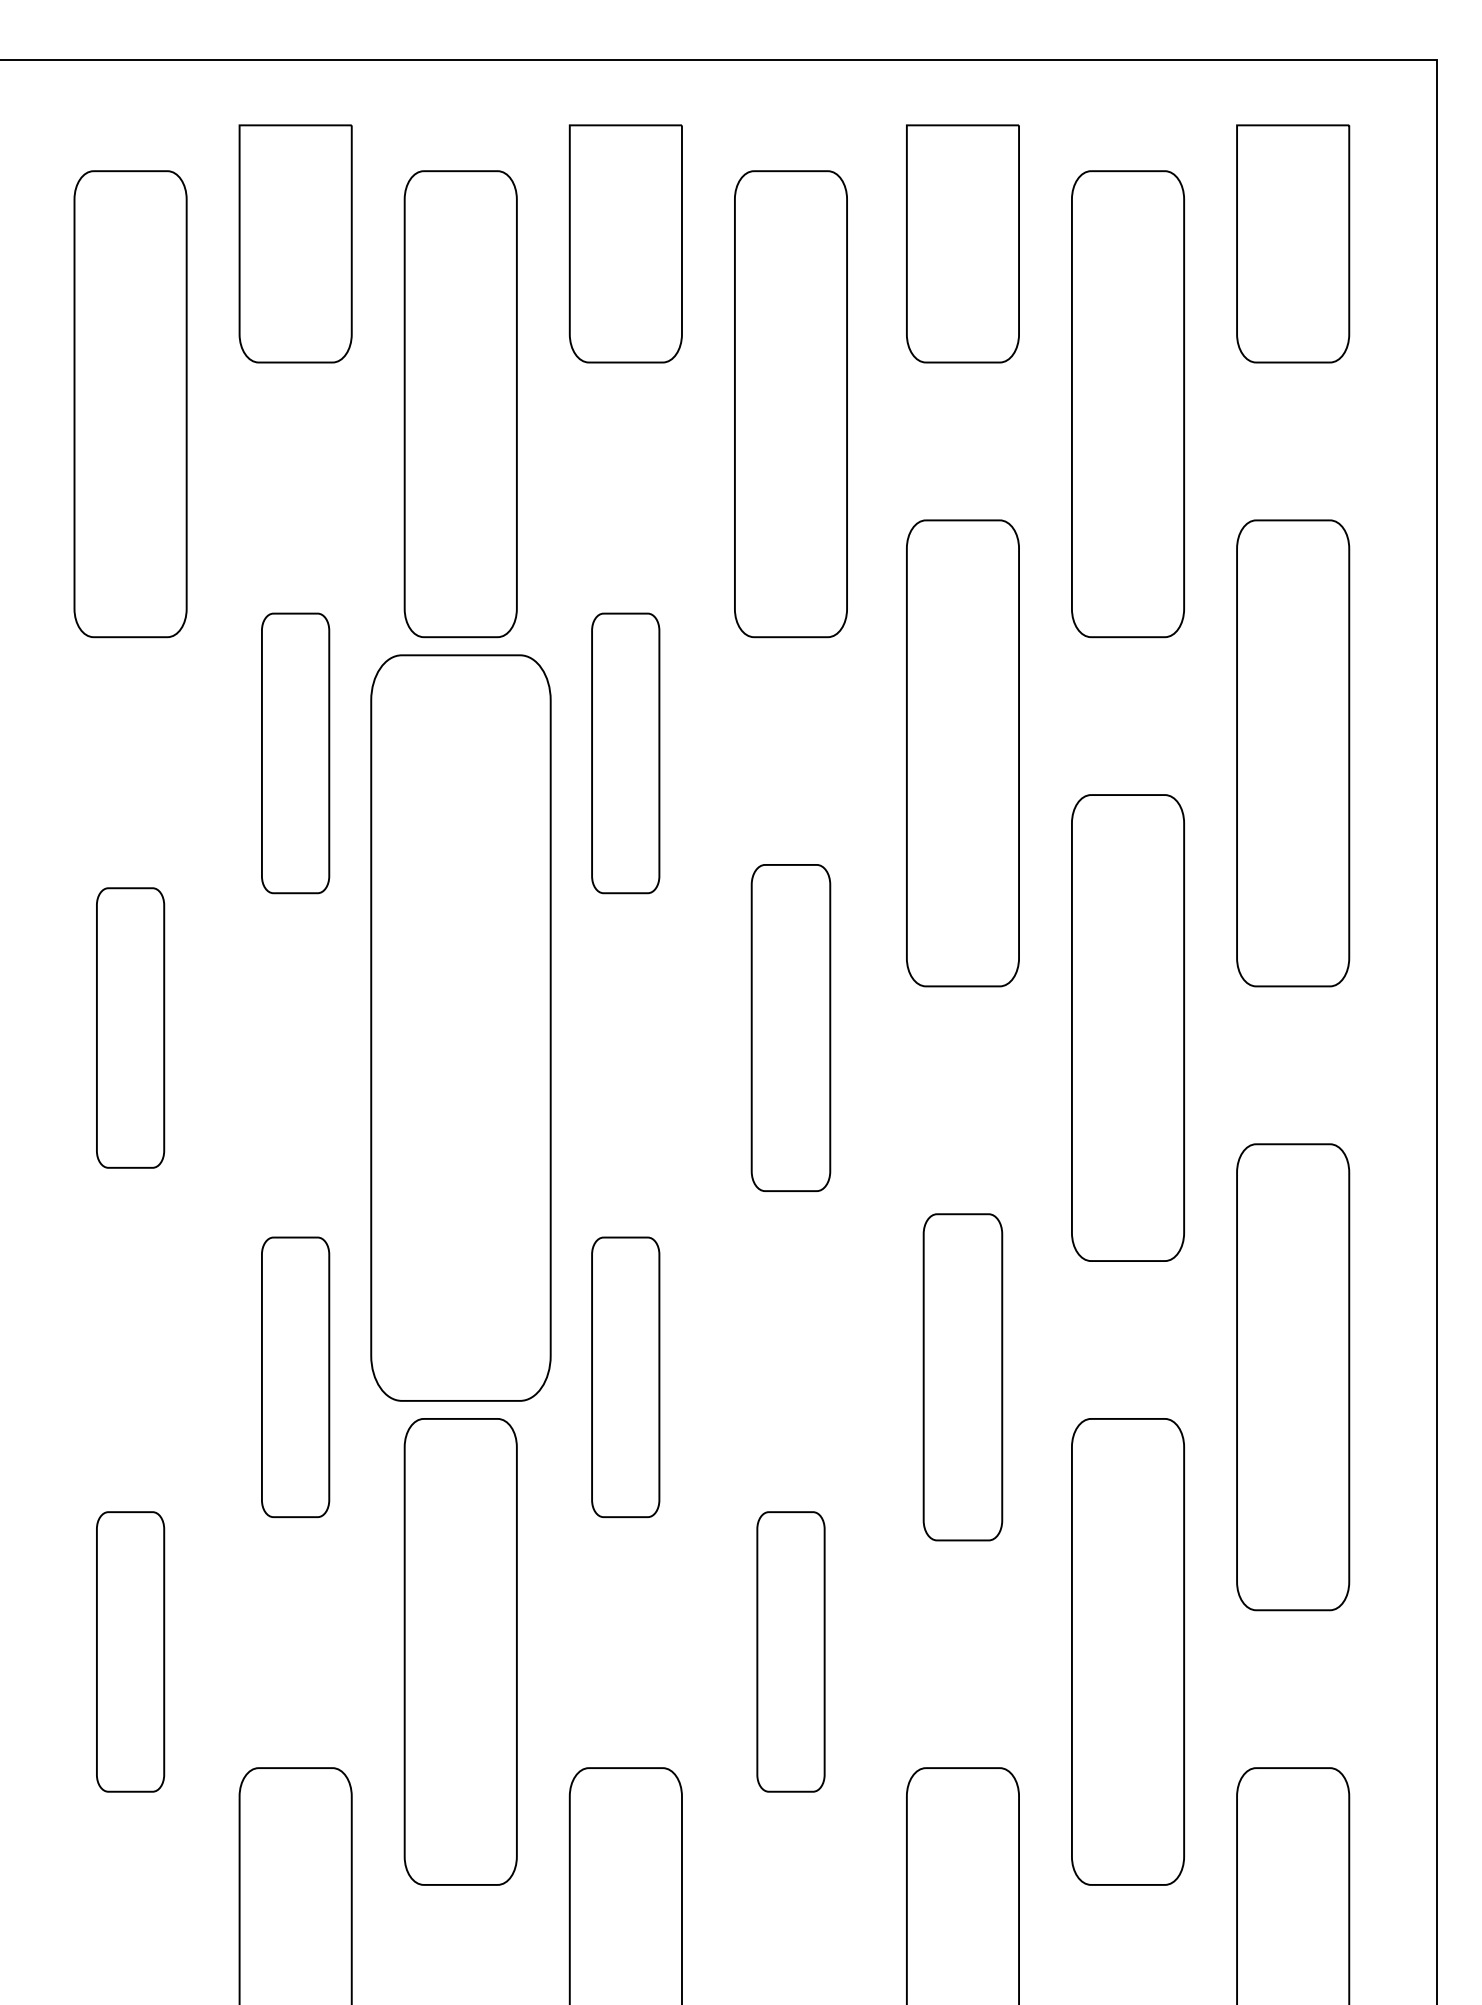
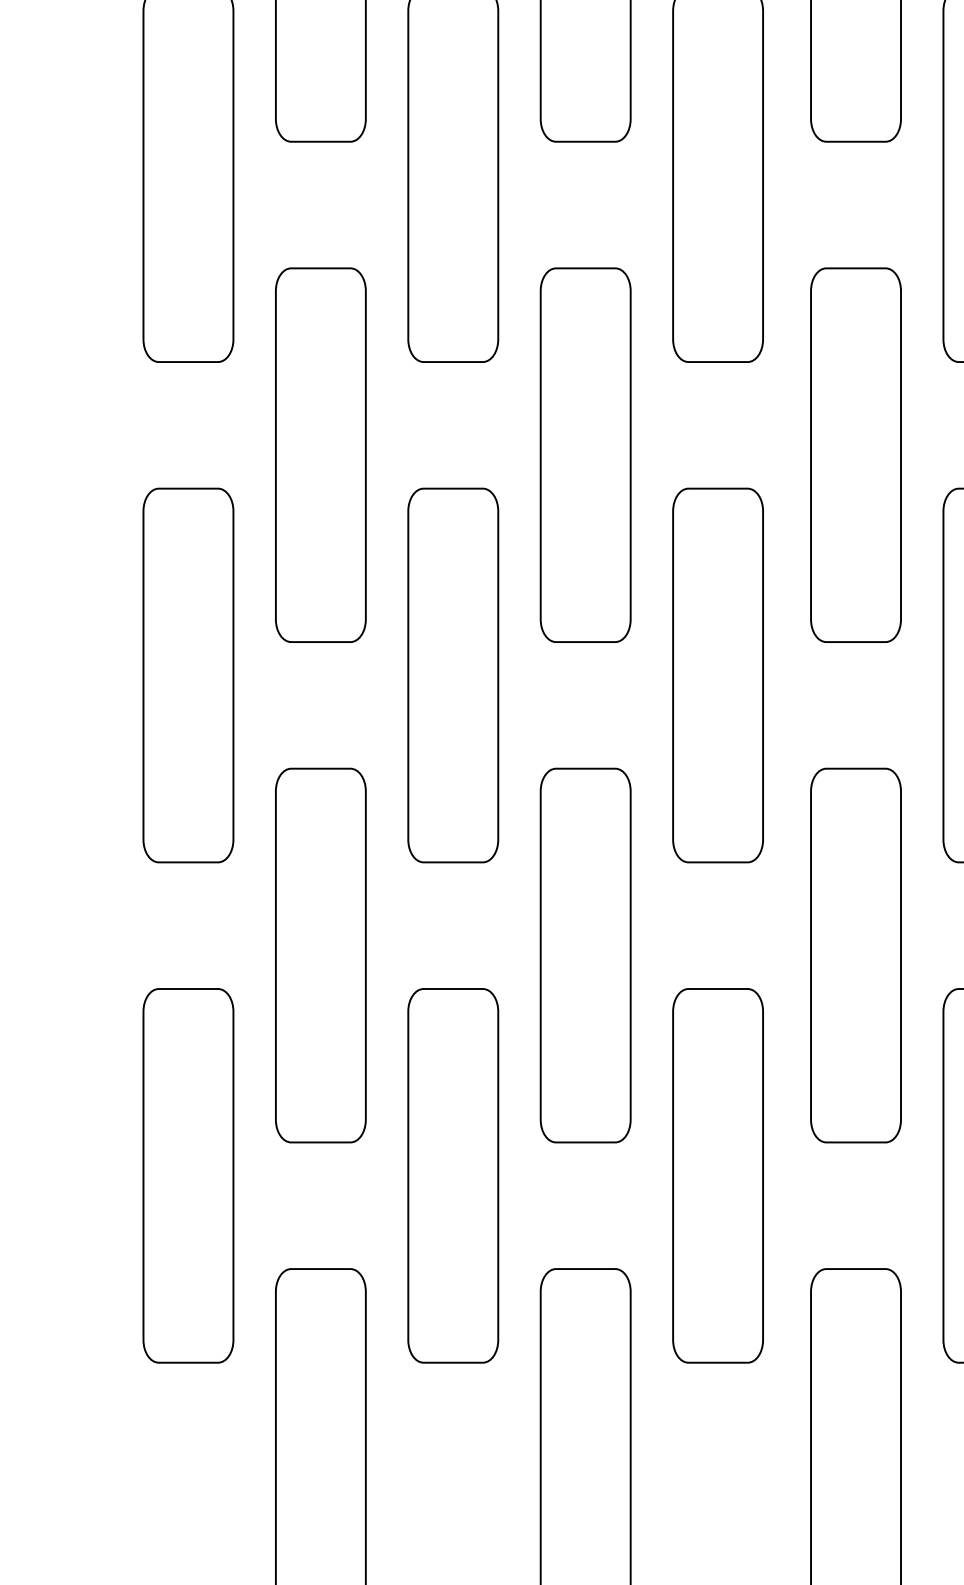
part: (295, 753) -> (320, 455), size x1.67
part: (625, 753) -> (585, 455), size x1.67
part: (130, 1027) -> (188, 675), size x1.67
part: (460, 1027) -> (453, 675), size x0.62
part: (790, 1027) -> (717, 675), size x1.43
part: (295, 1377) -> (320, 955), size x1.67
part: (625, 1377) -> (585, 955), size x1.67
part: (962, 1377) -> (855, 955), size x1.43
part: (130, 1651) -> (188, 1175), size x1.67
part: (790, 1651) -> (717, 1175), size x1.67

